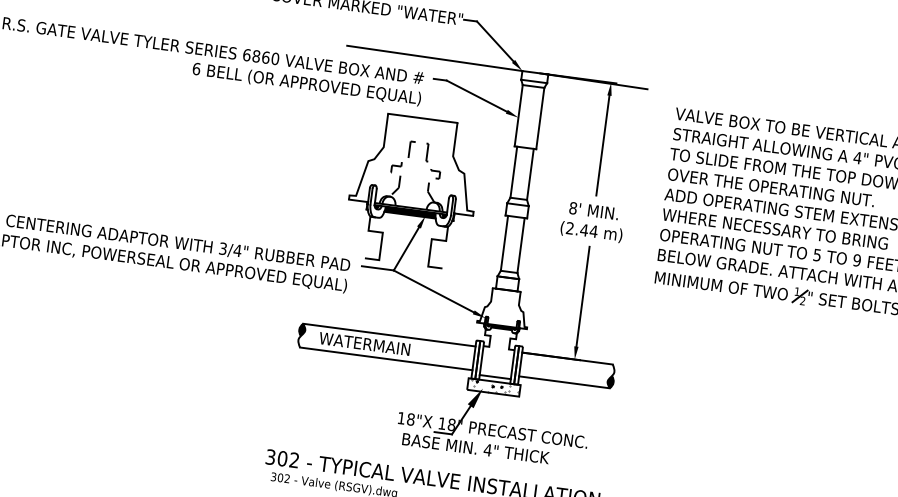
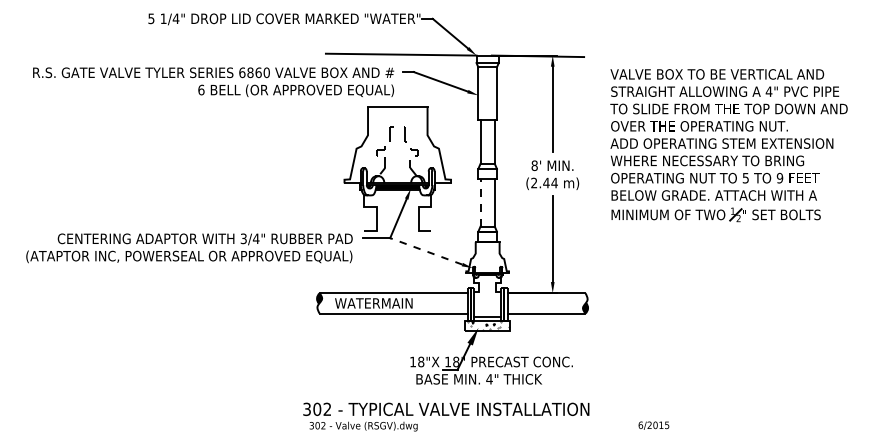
line: (504, 242) -> (480, 202), solid -> dashed
line: (432, 291) -> (425, 251), solid -> dashed

